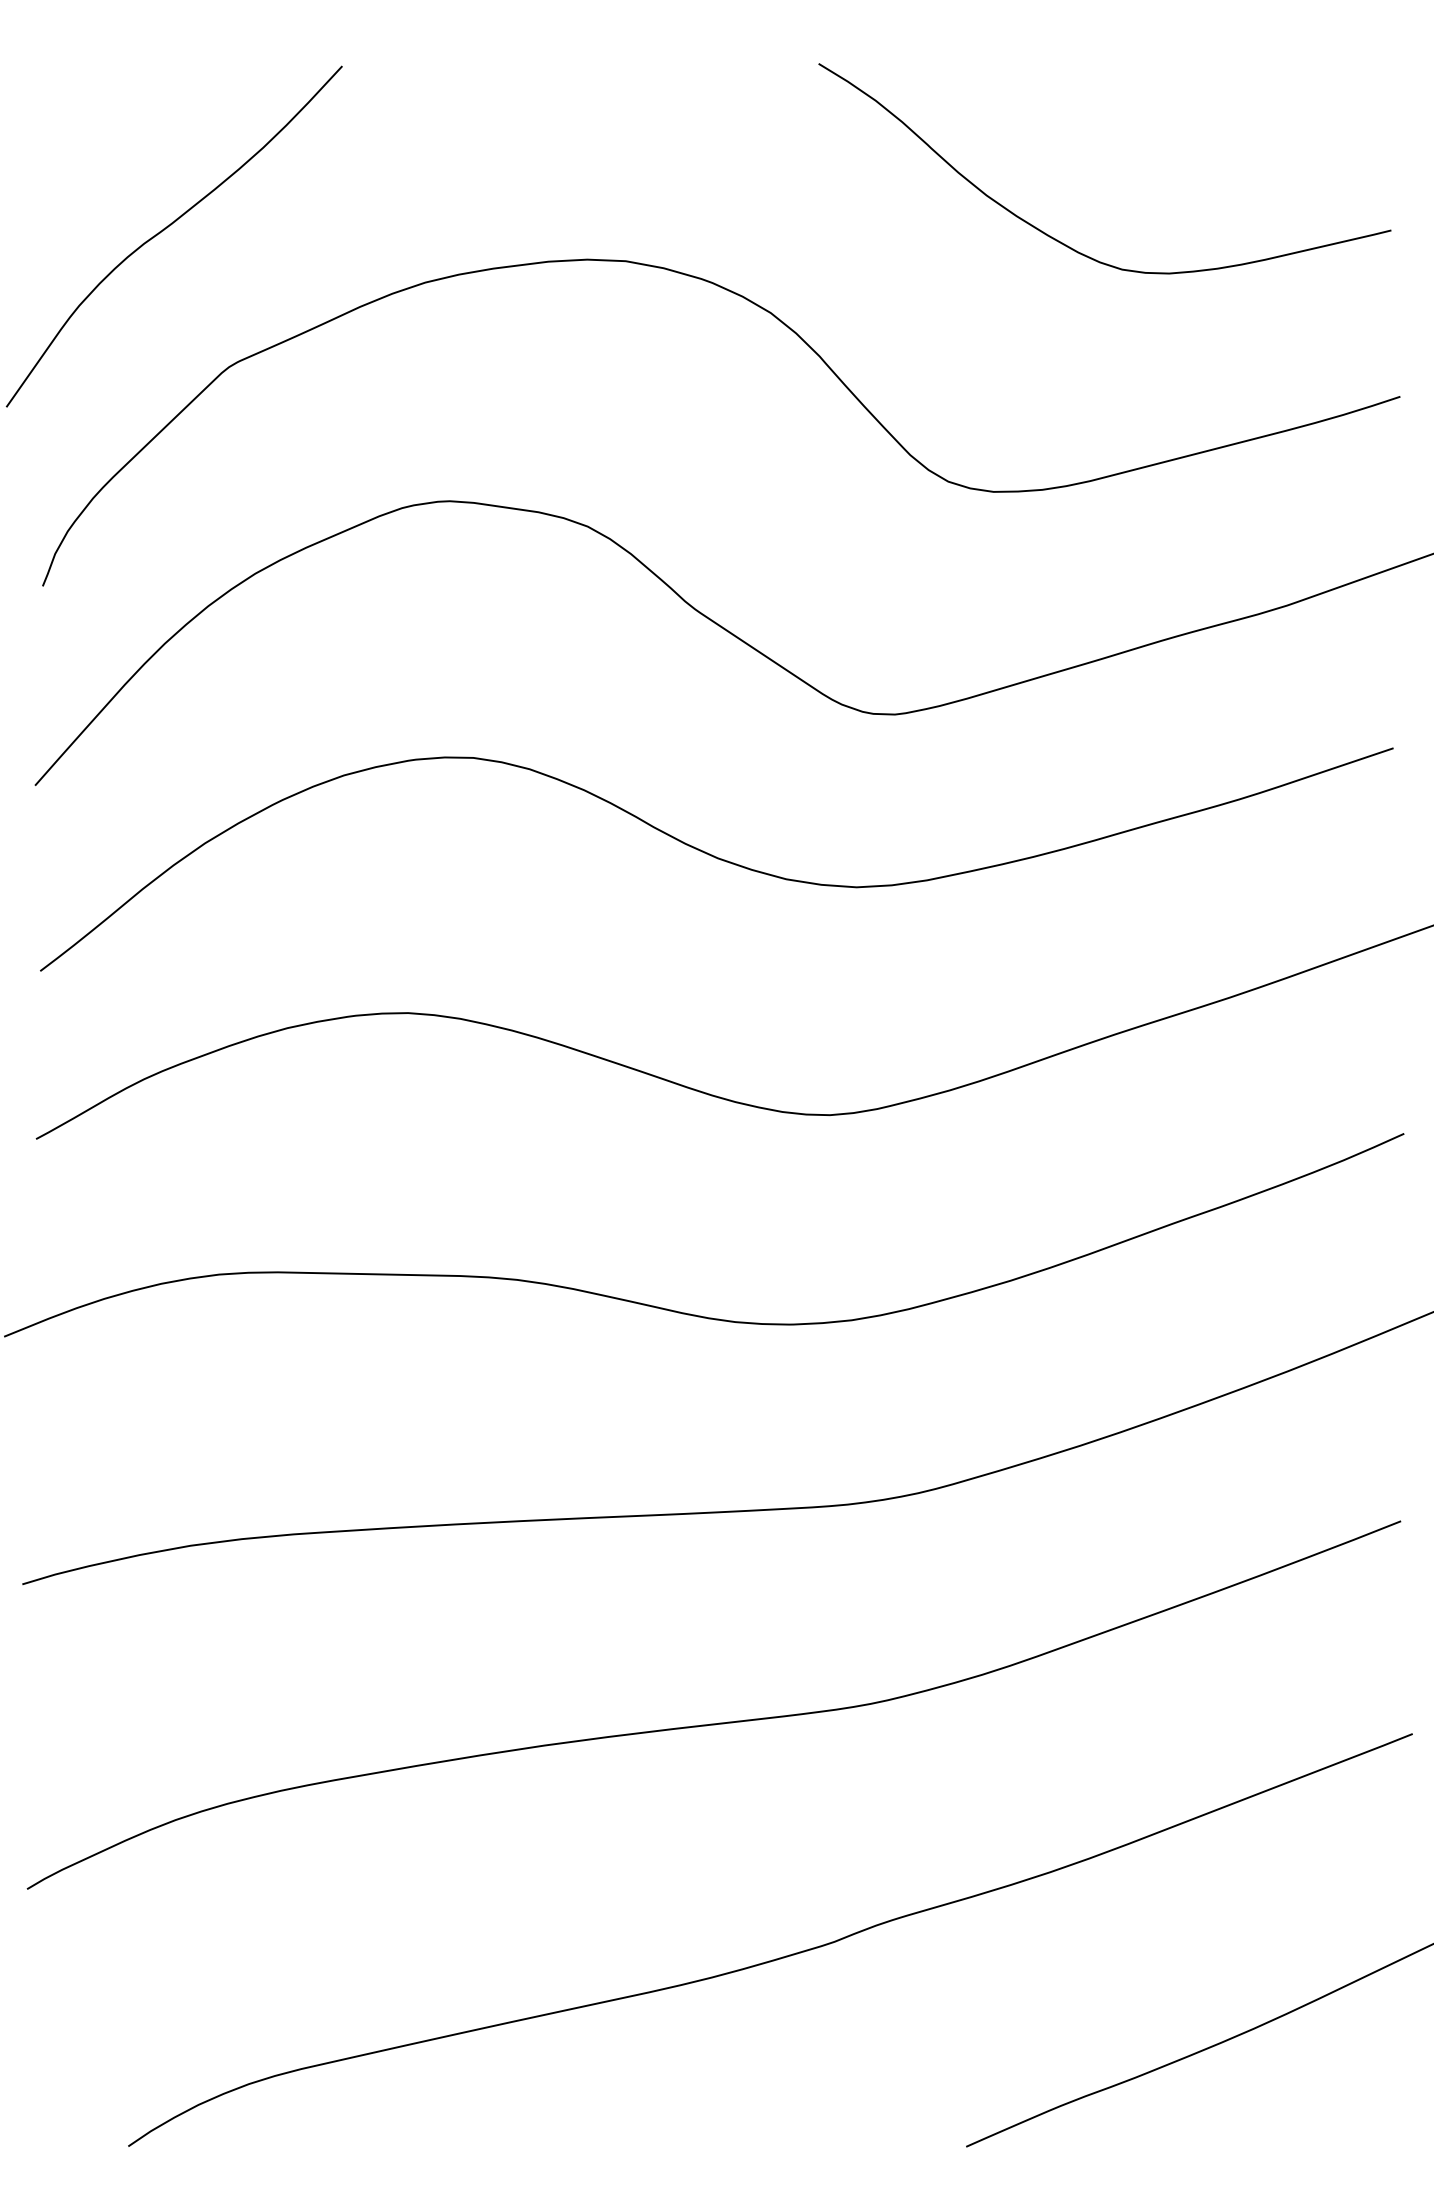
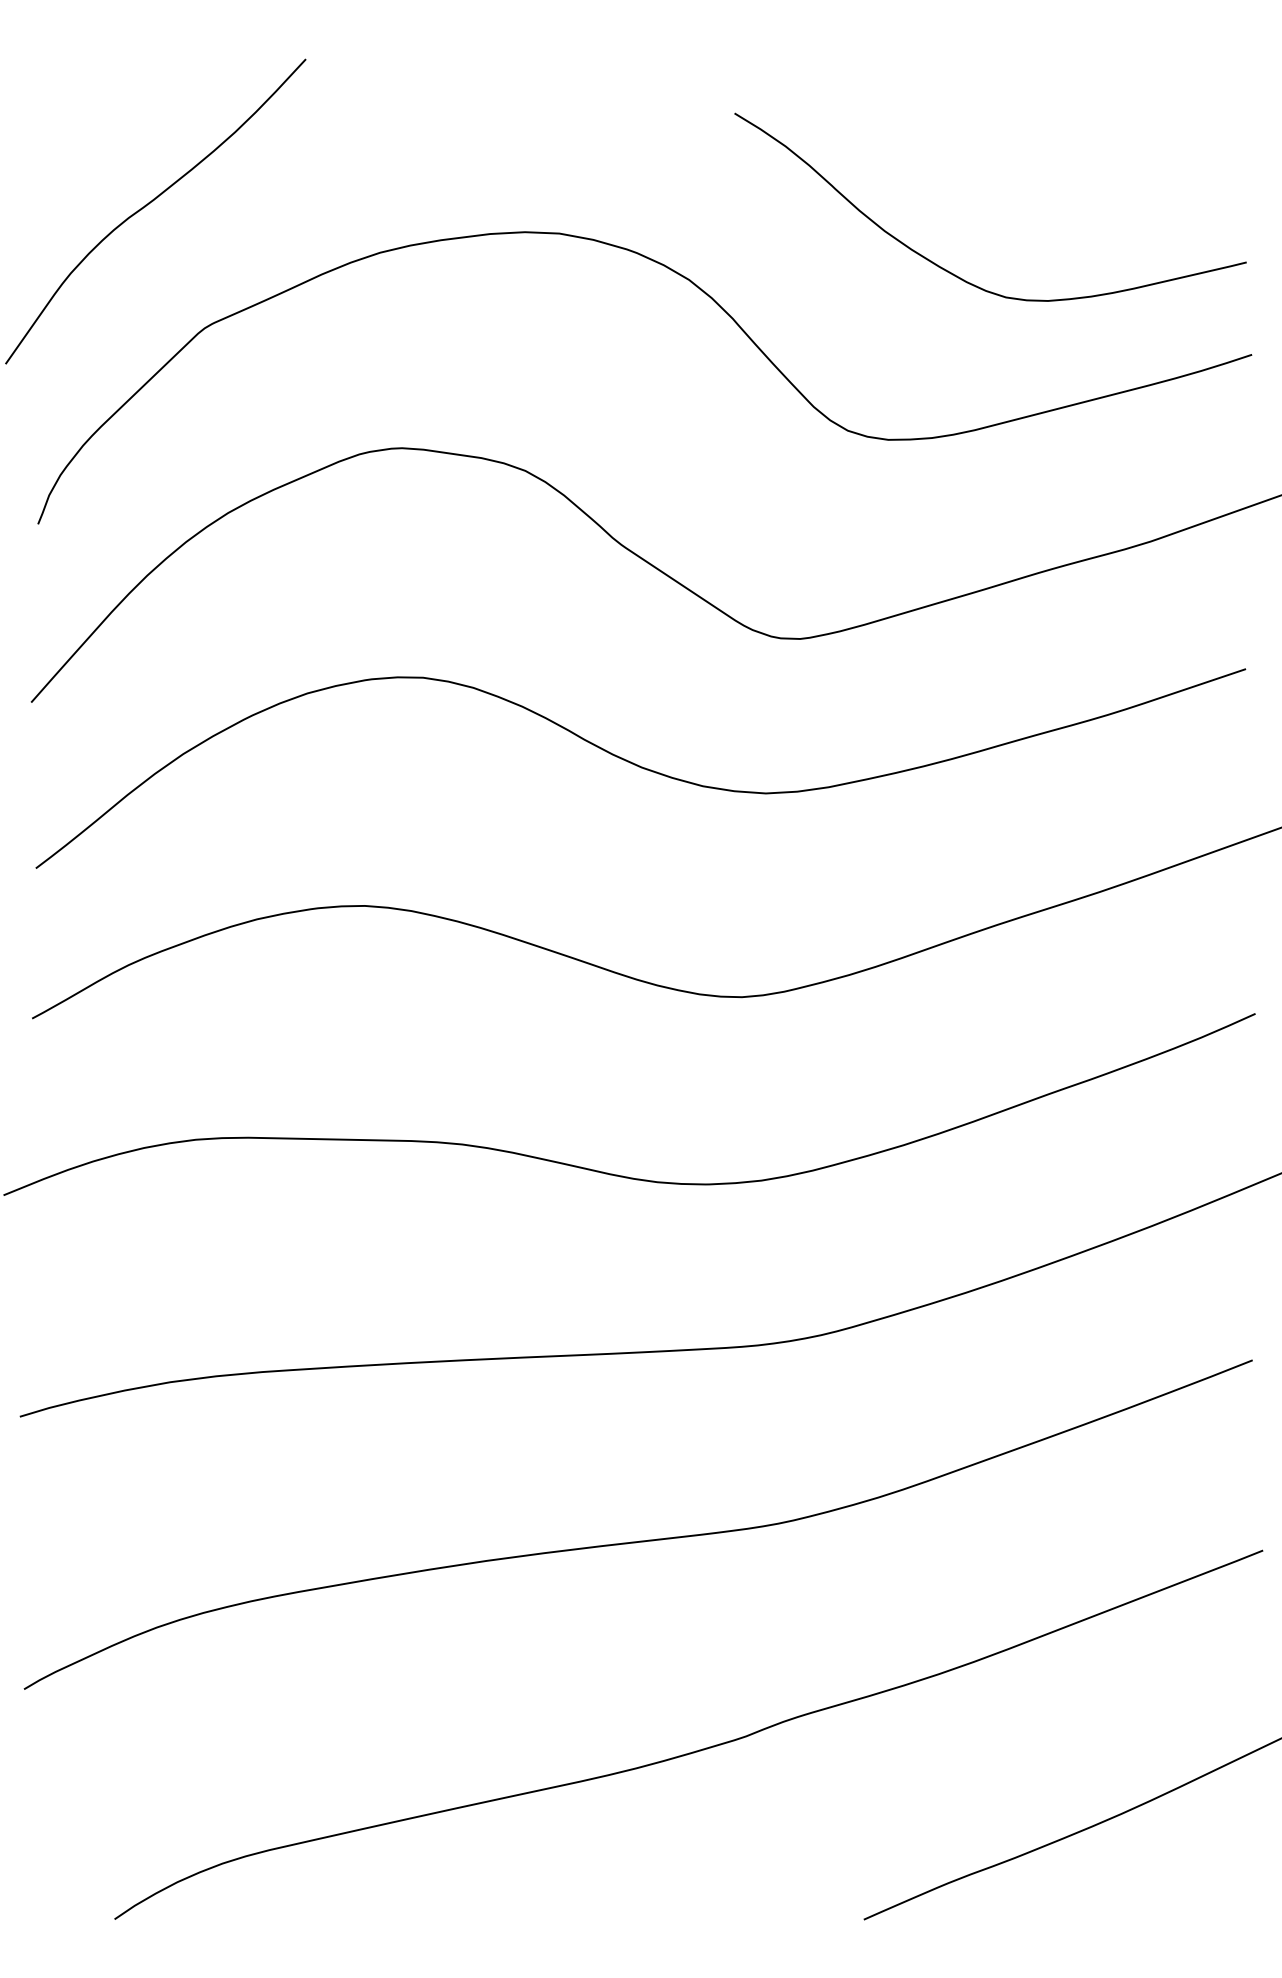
curve: (1059, 240) -> (949, 271), moved

